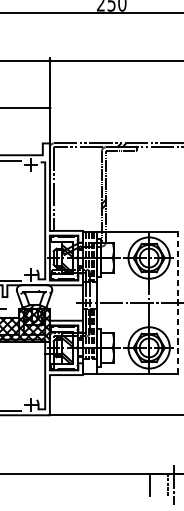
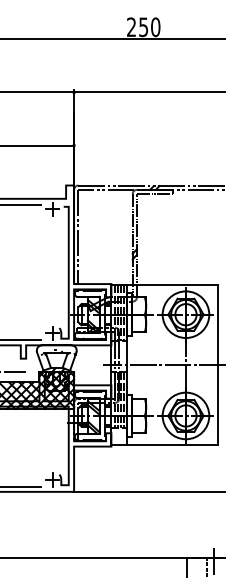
line: (177, 303) -> (217, 365), dashed -> solid

